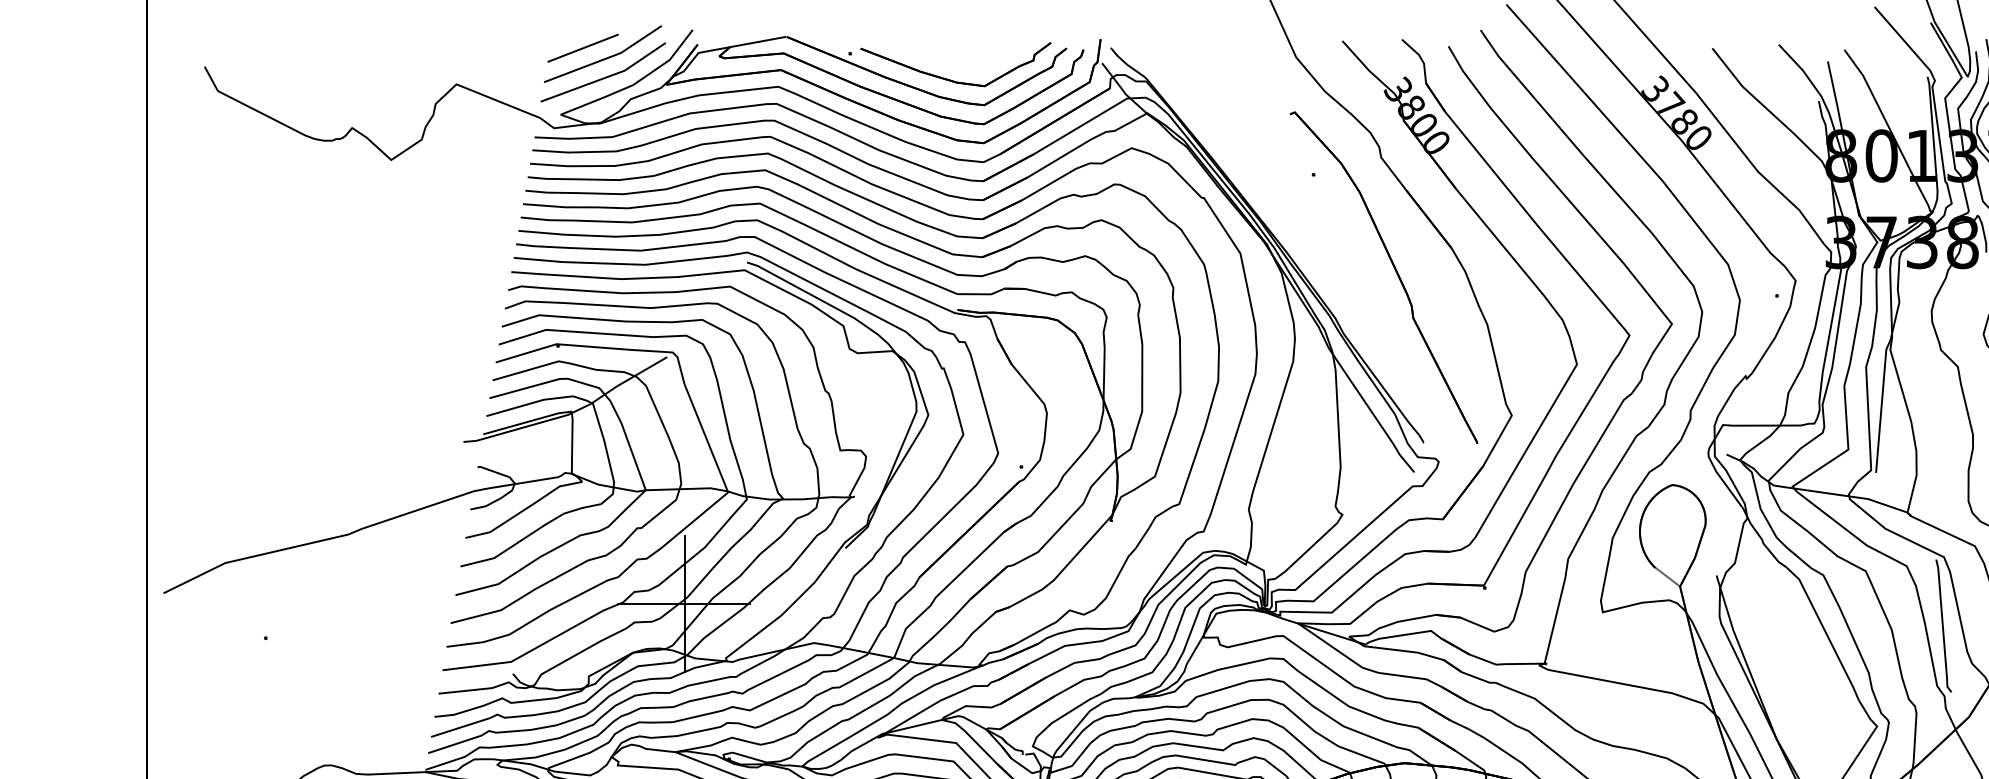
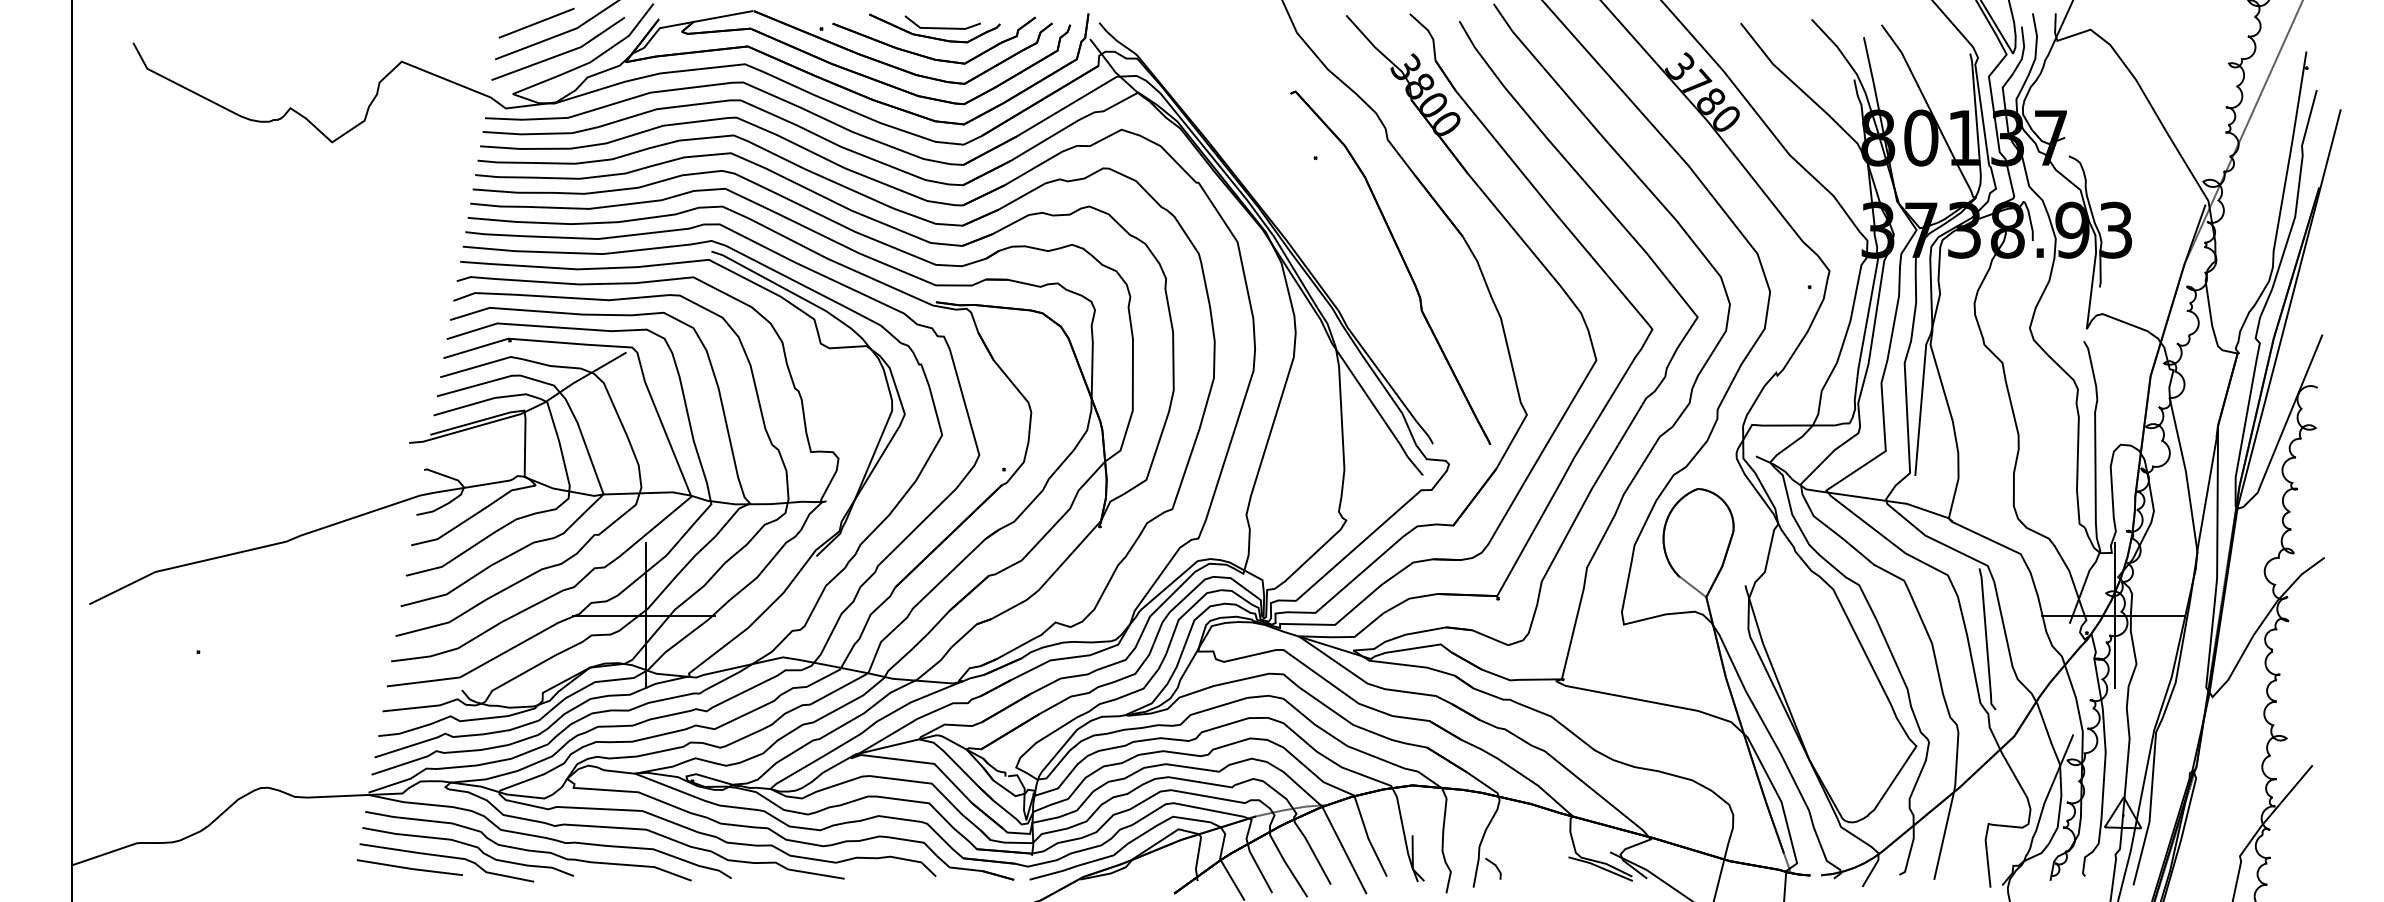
part: (956, 53) -> (934, 28), added

